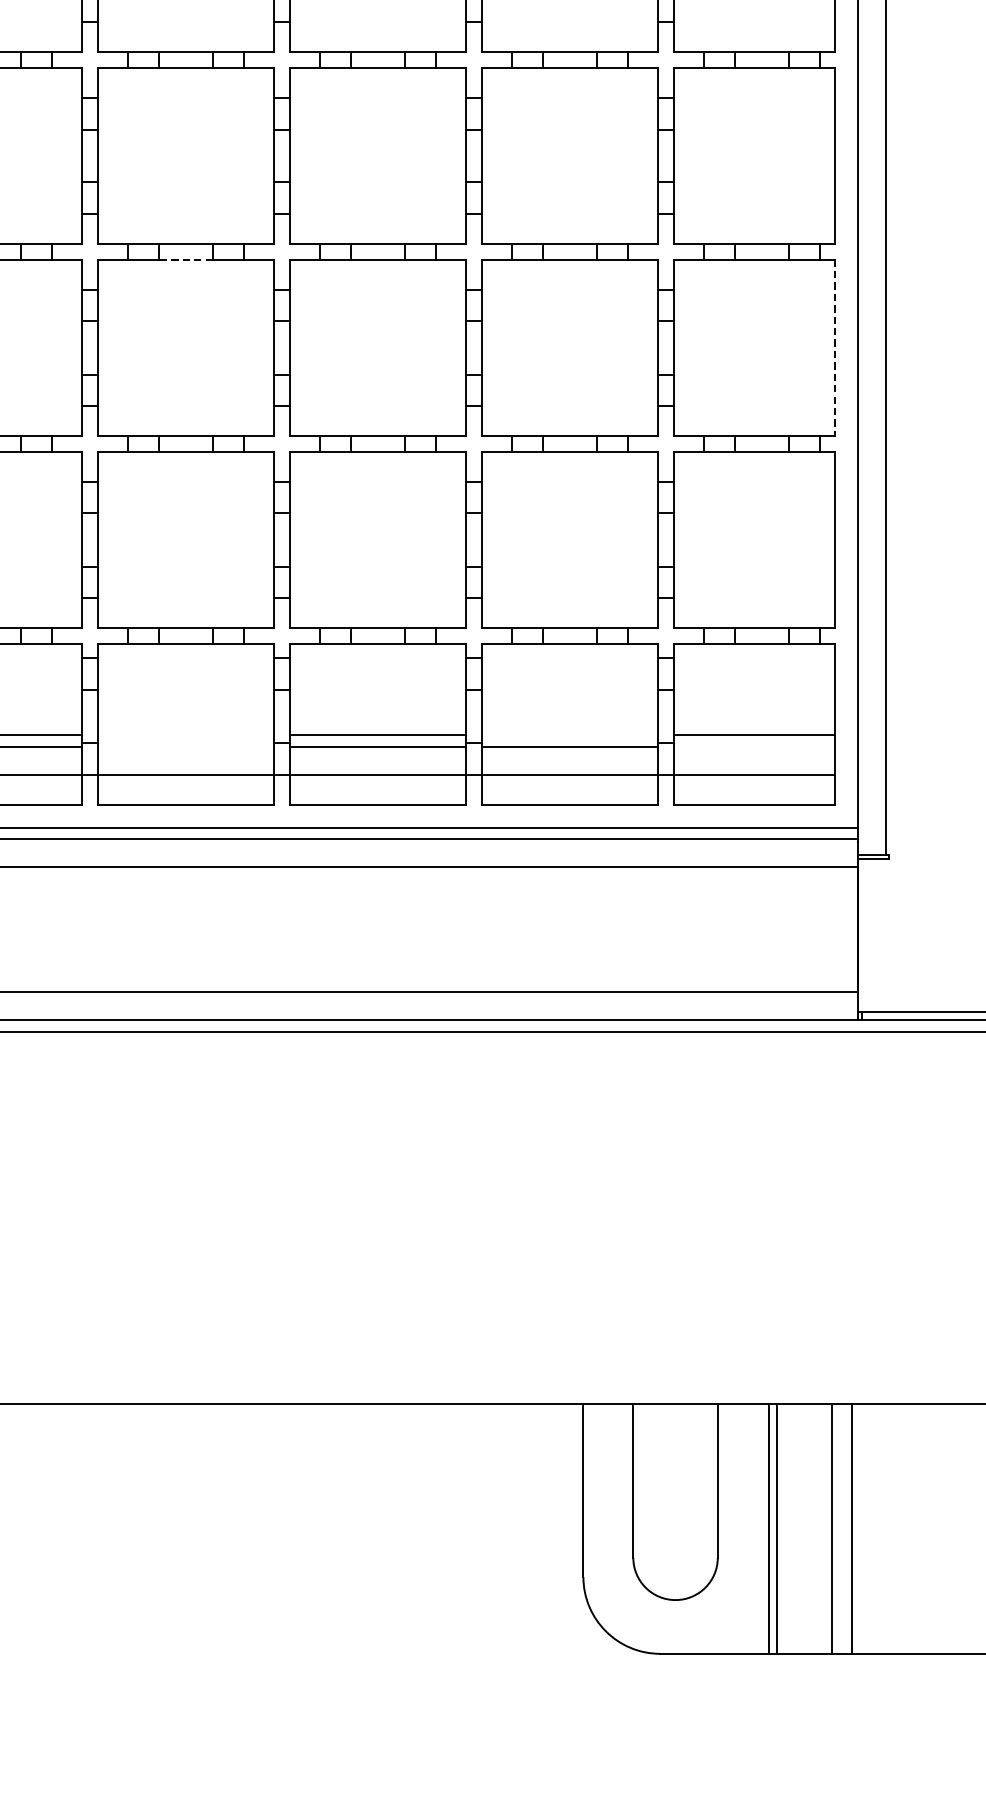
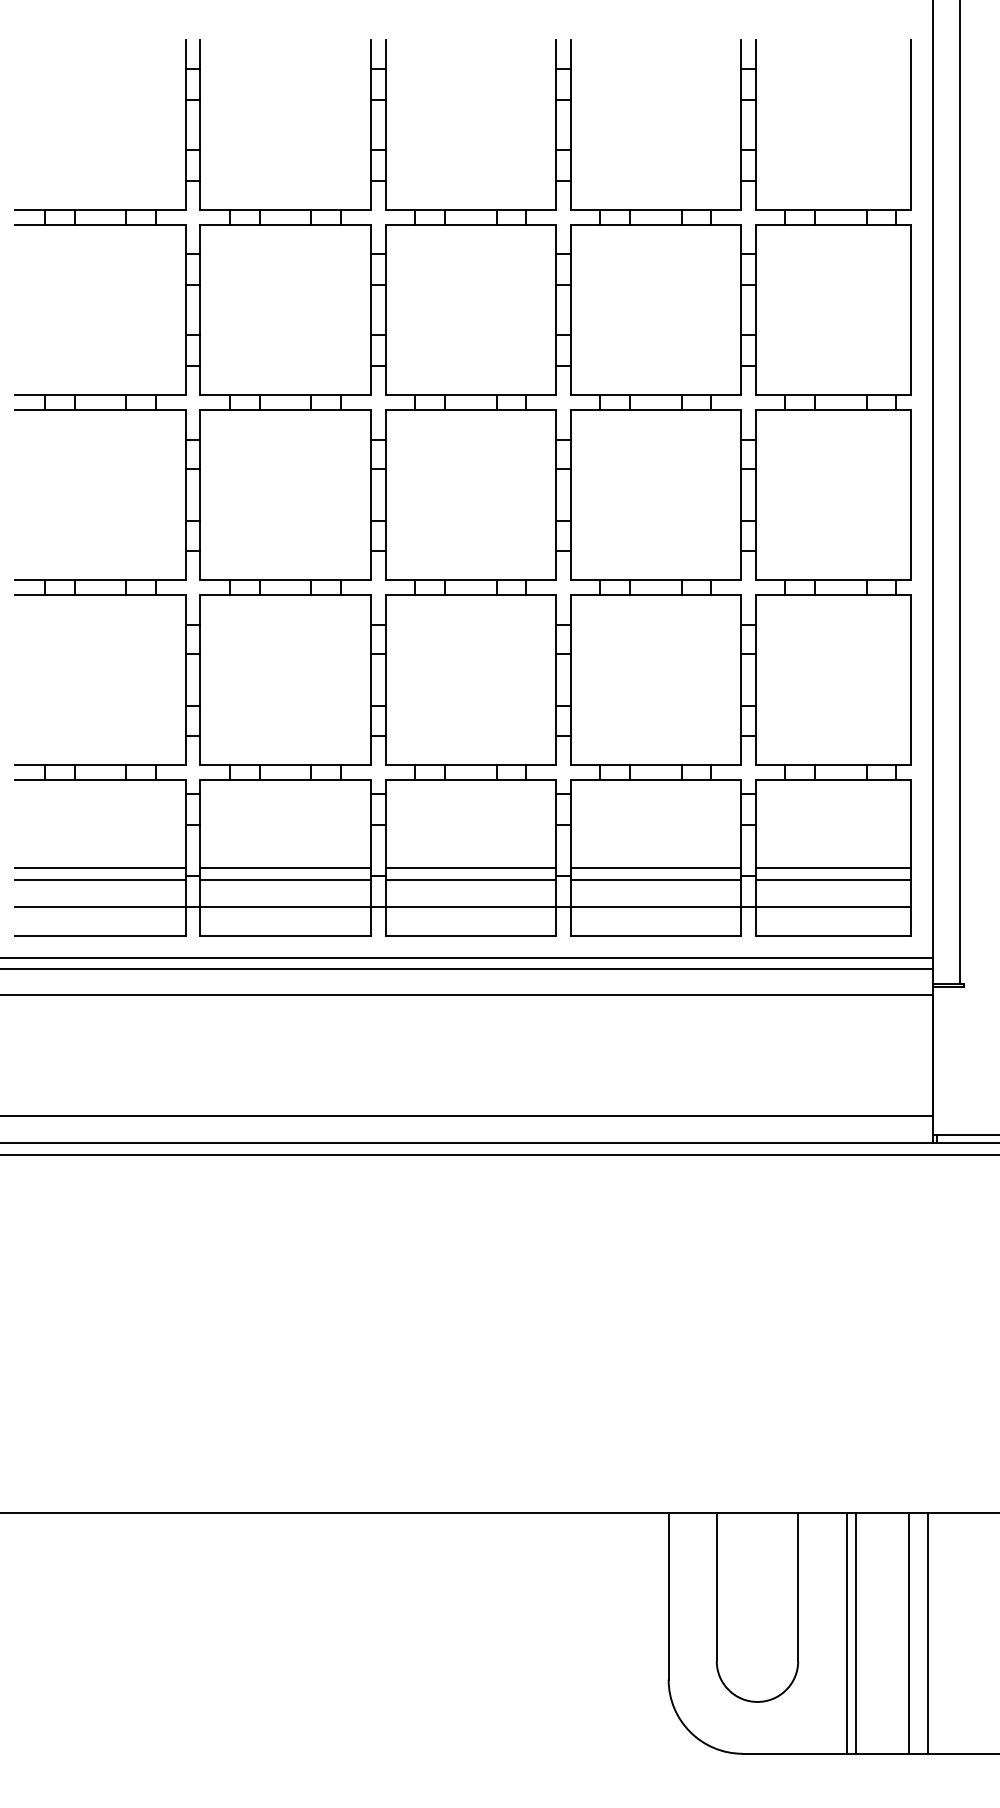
line: (185, 259) -> (285, 409), dashed -> solid
line: (835, 348) -> (911, 495), dashed -> solid
line: (185, 735) -> (285, 868), added
line: (569, 735) -> (655, 868), added
line: (185, 747) -> (285, 880), added
line: (754, 747) -> (833, 880), added

